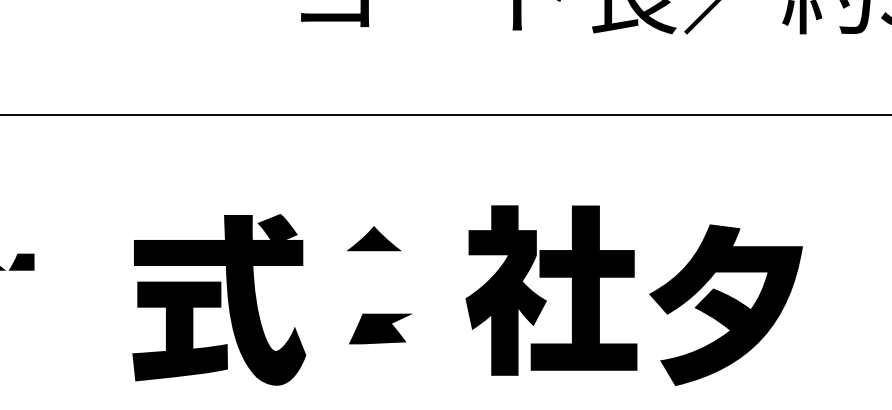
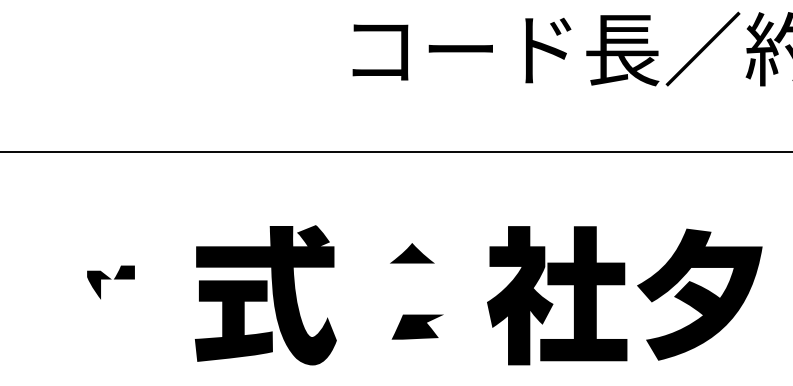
part: (218, 300) -> (265, 295), moved
part: (725, 304) -> (699, 294), moved

